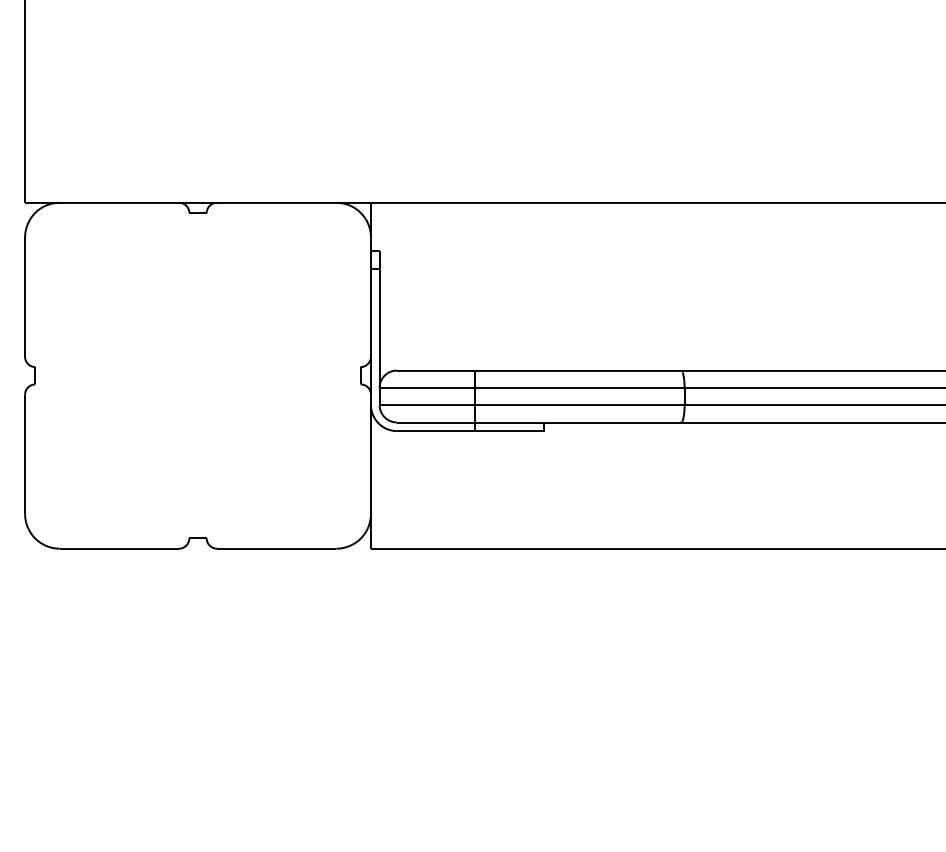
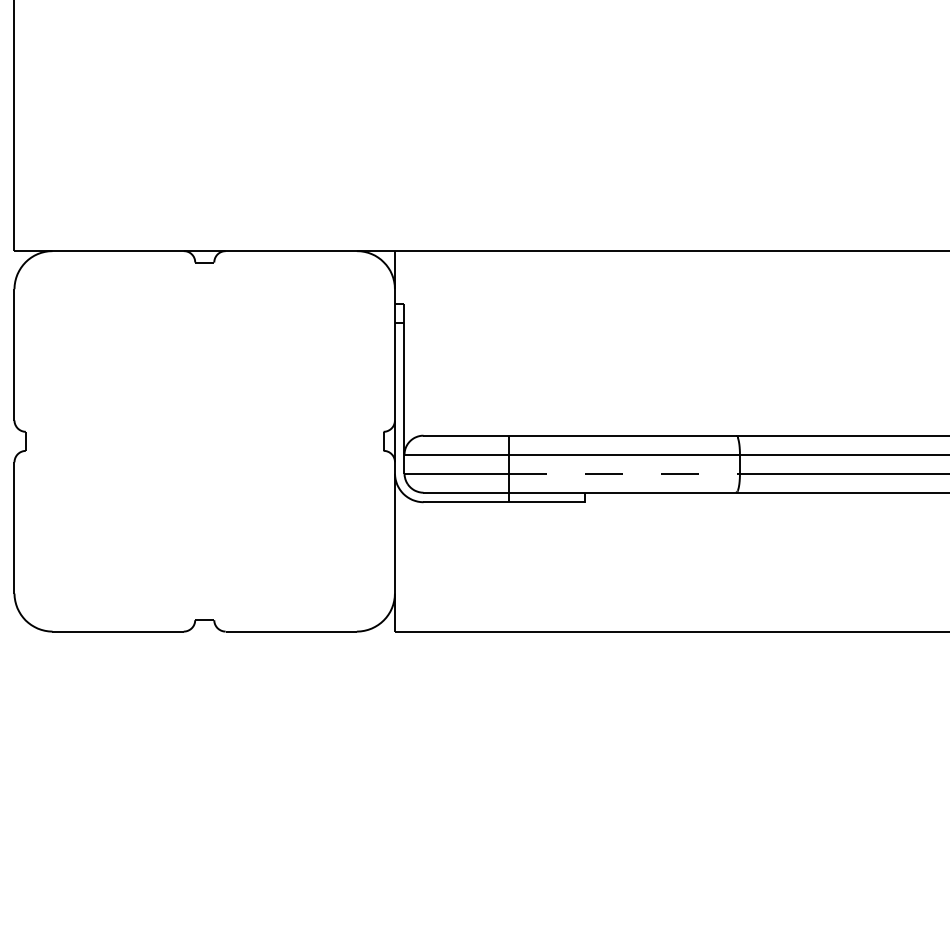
line: (579, 405) -> (624, 474), solid -> dashed

